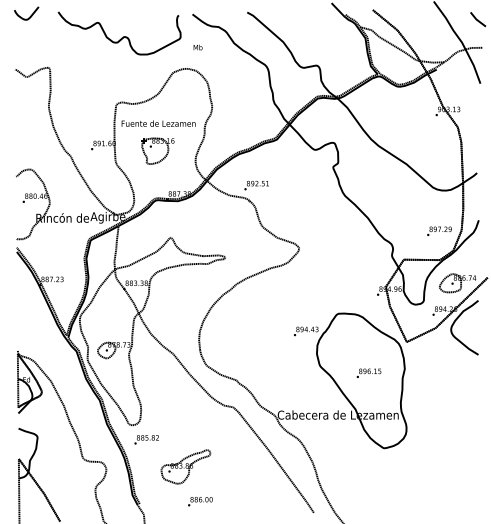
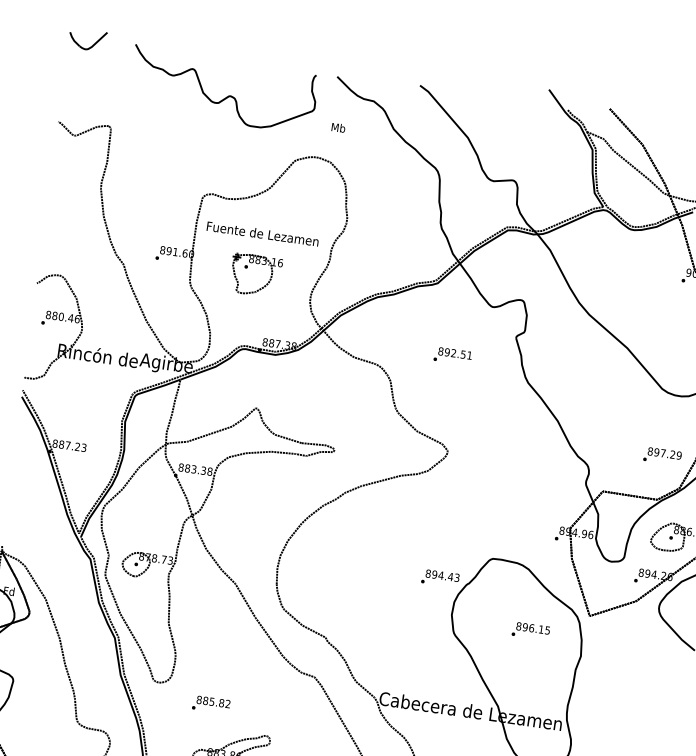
text: (256, 185) -> (452, 356), moved
text: (368, 372) -> (530, 629), moved
text: (146, 439) -> (211, 704), moved

